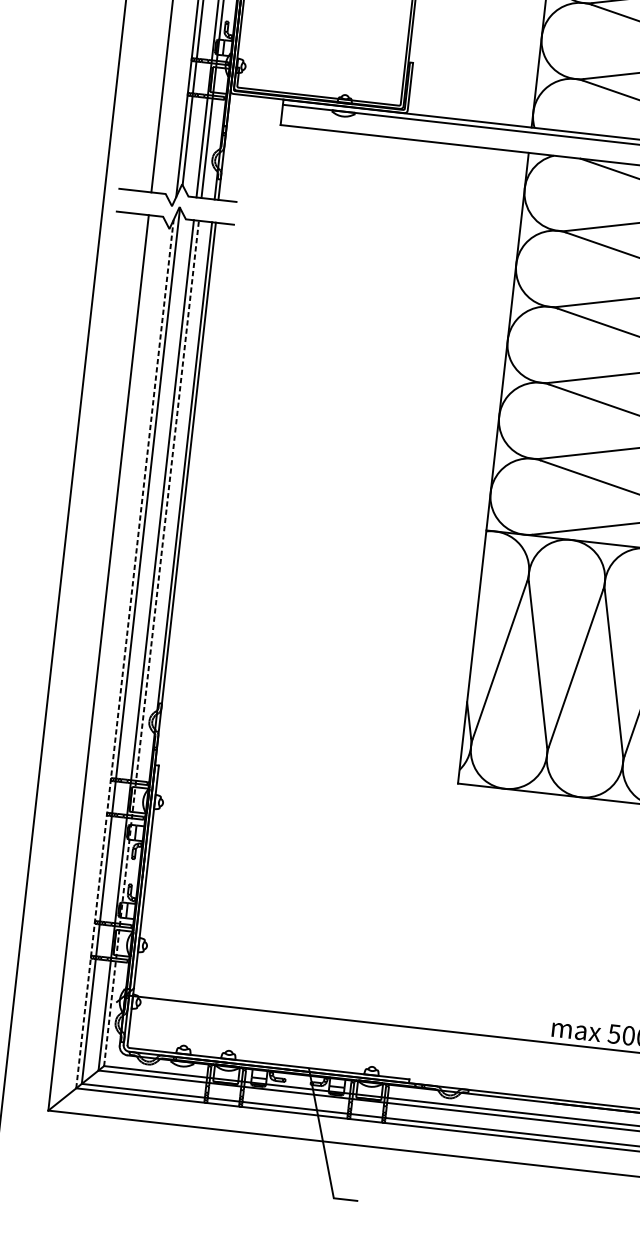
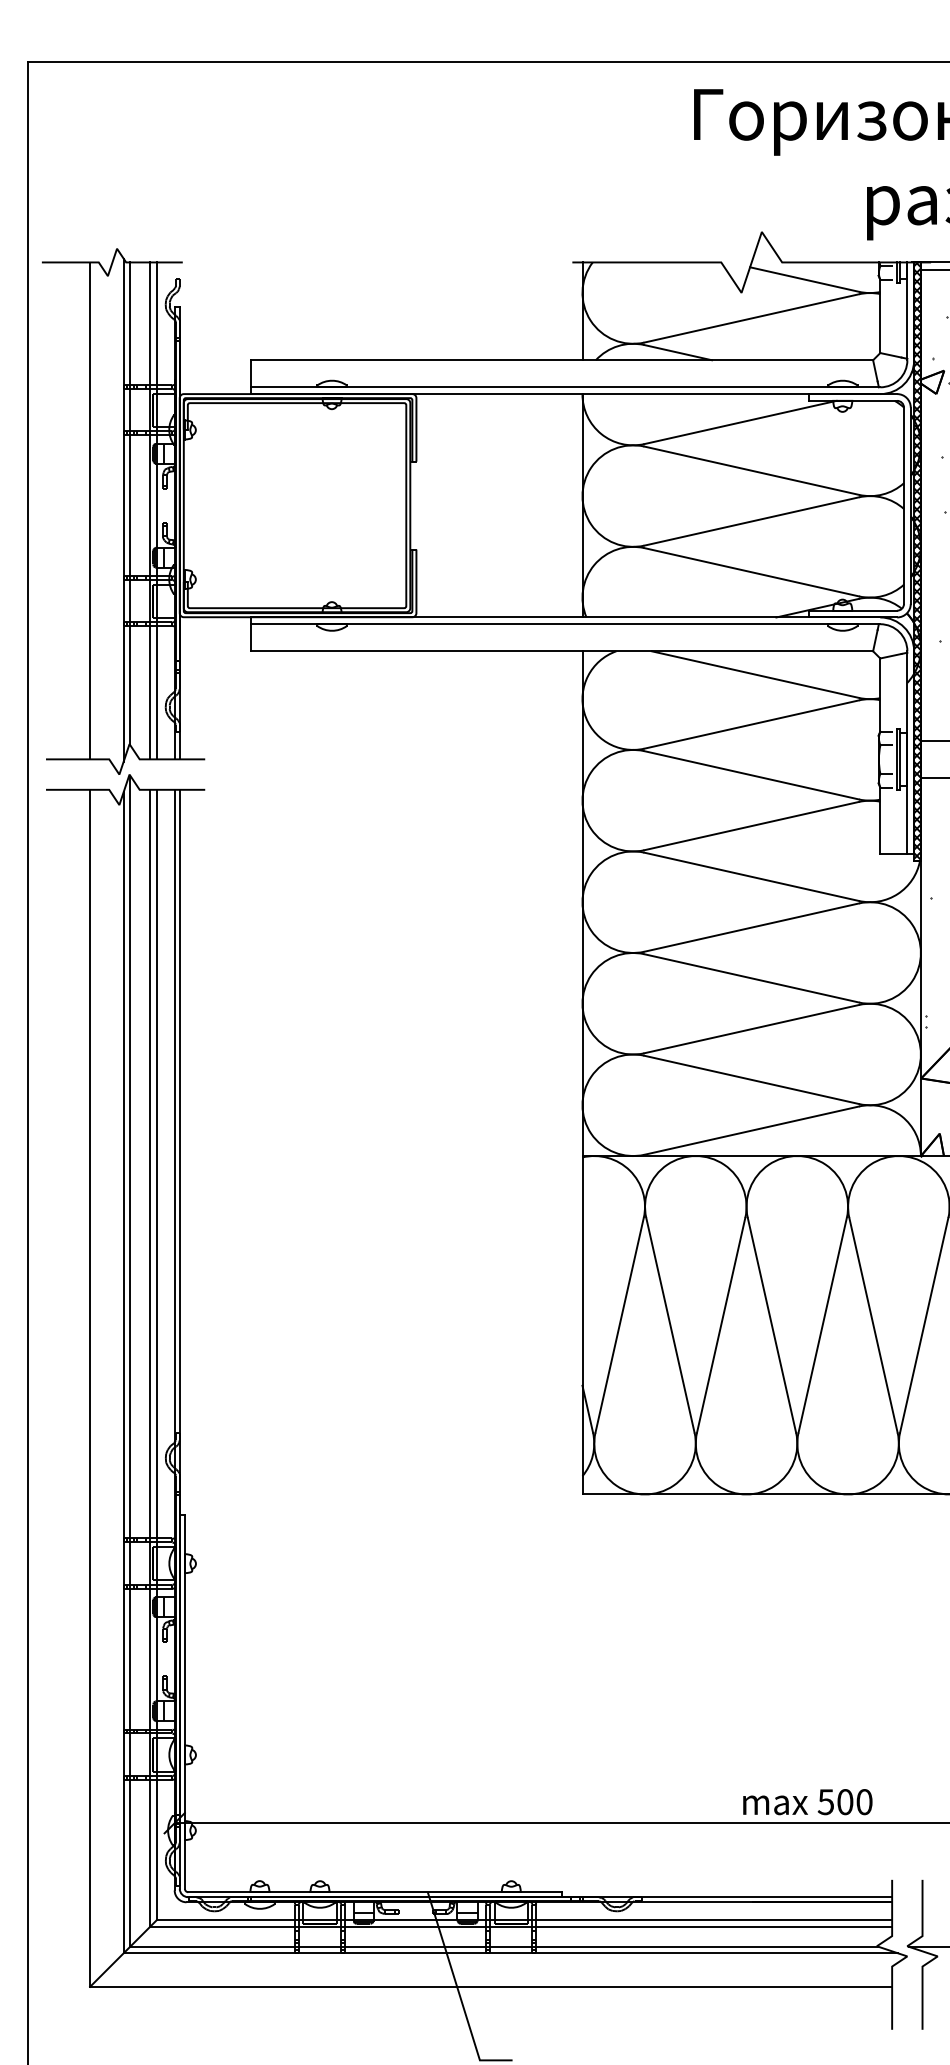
line: (151, 643) -> (157, 1354), dashed -> solid
line: (124, 653) -> (123, 1372), dashed -> solid

